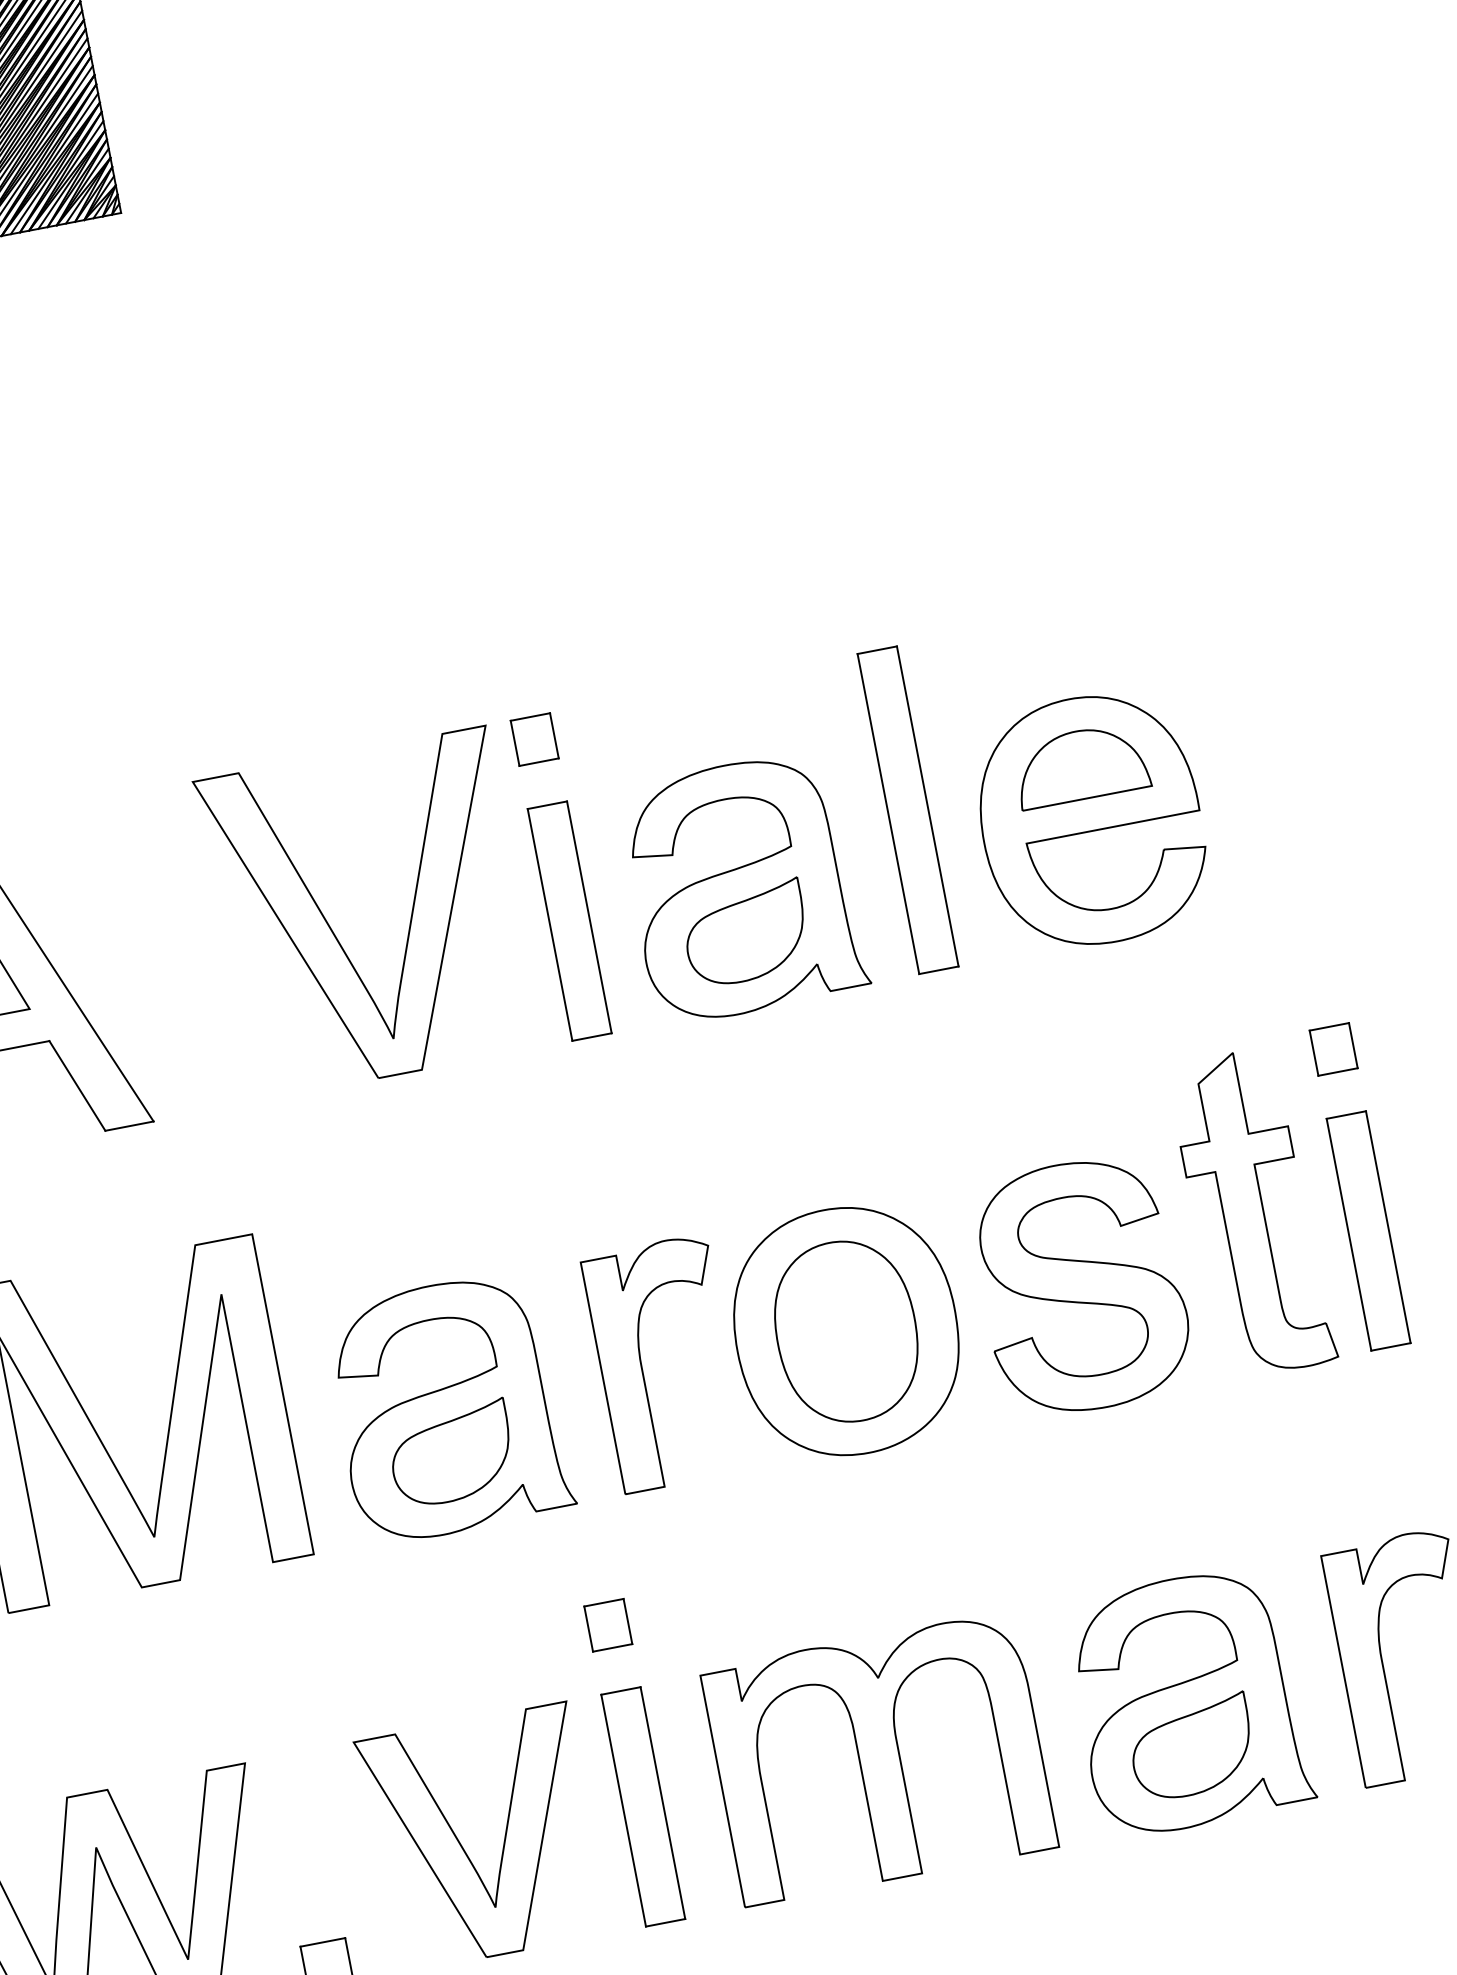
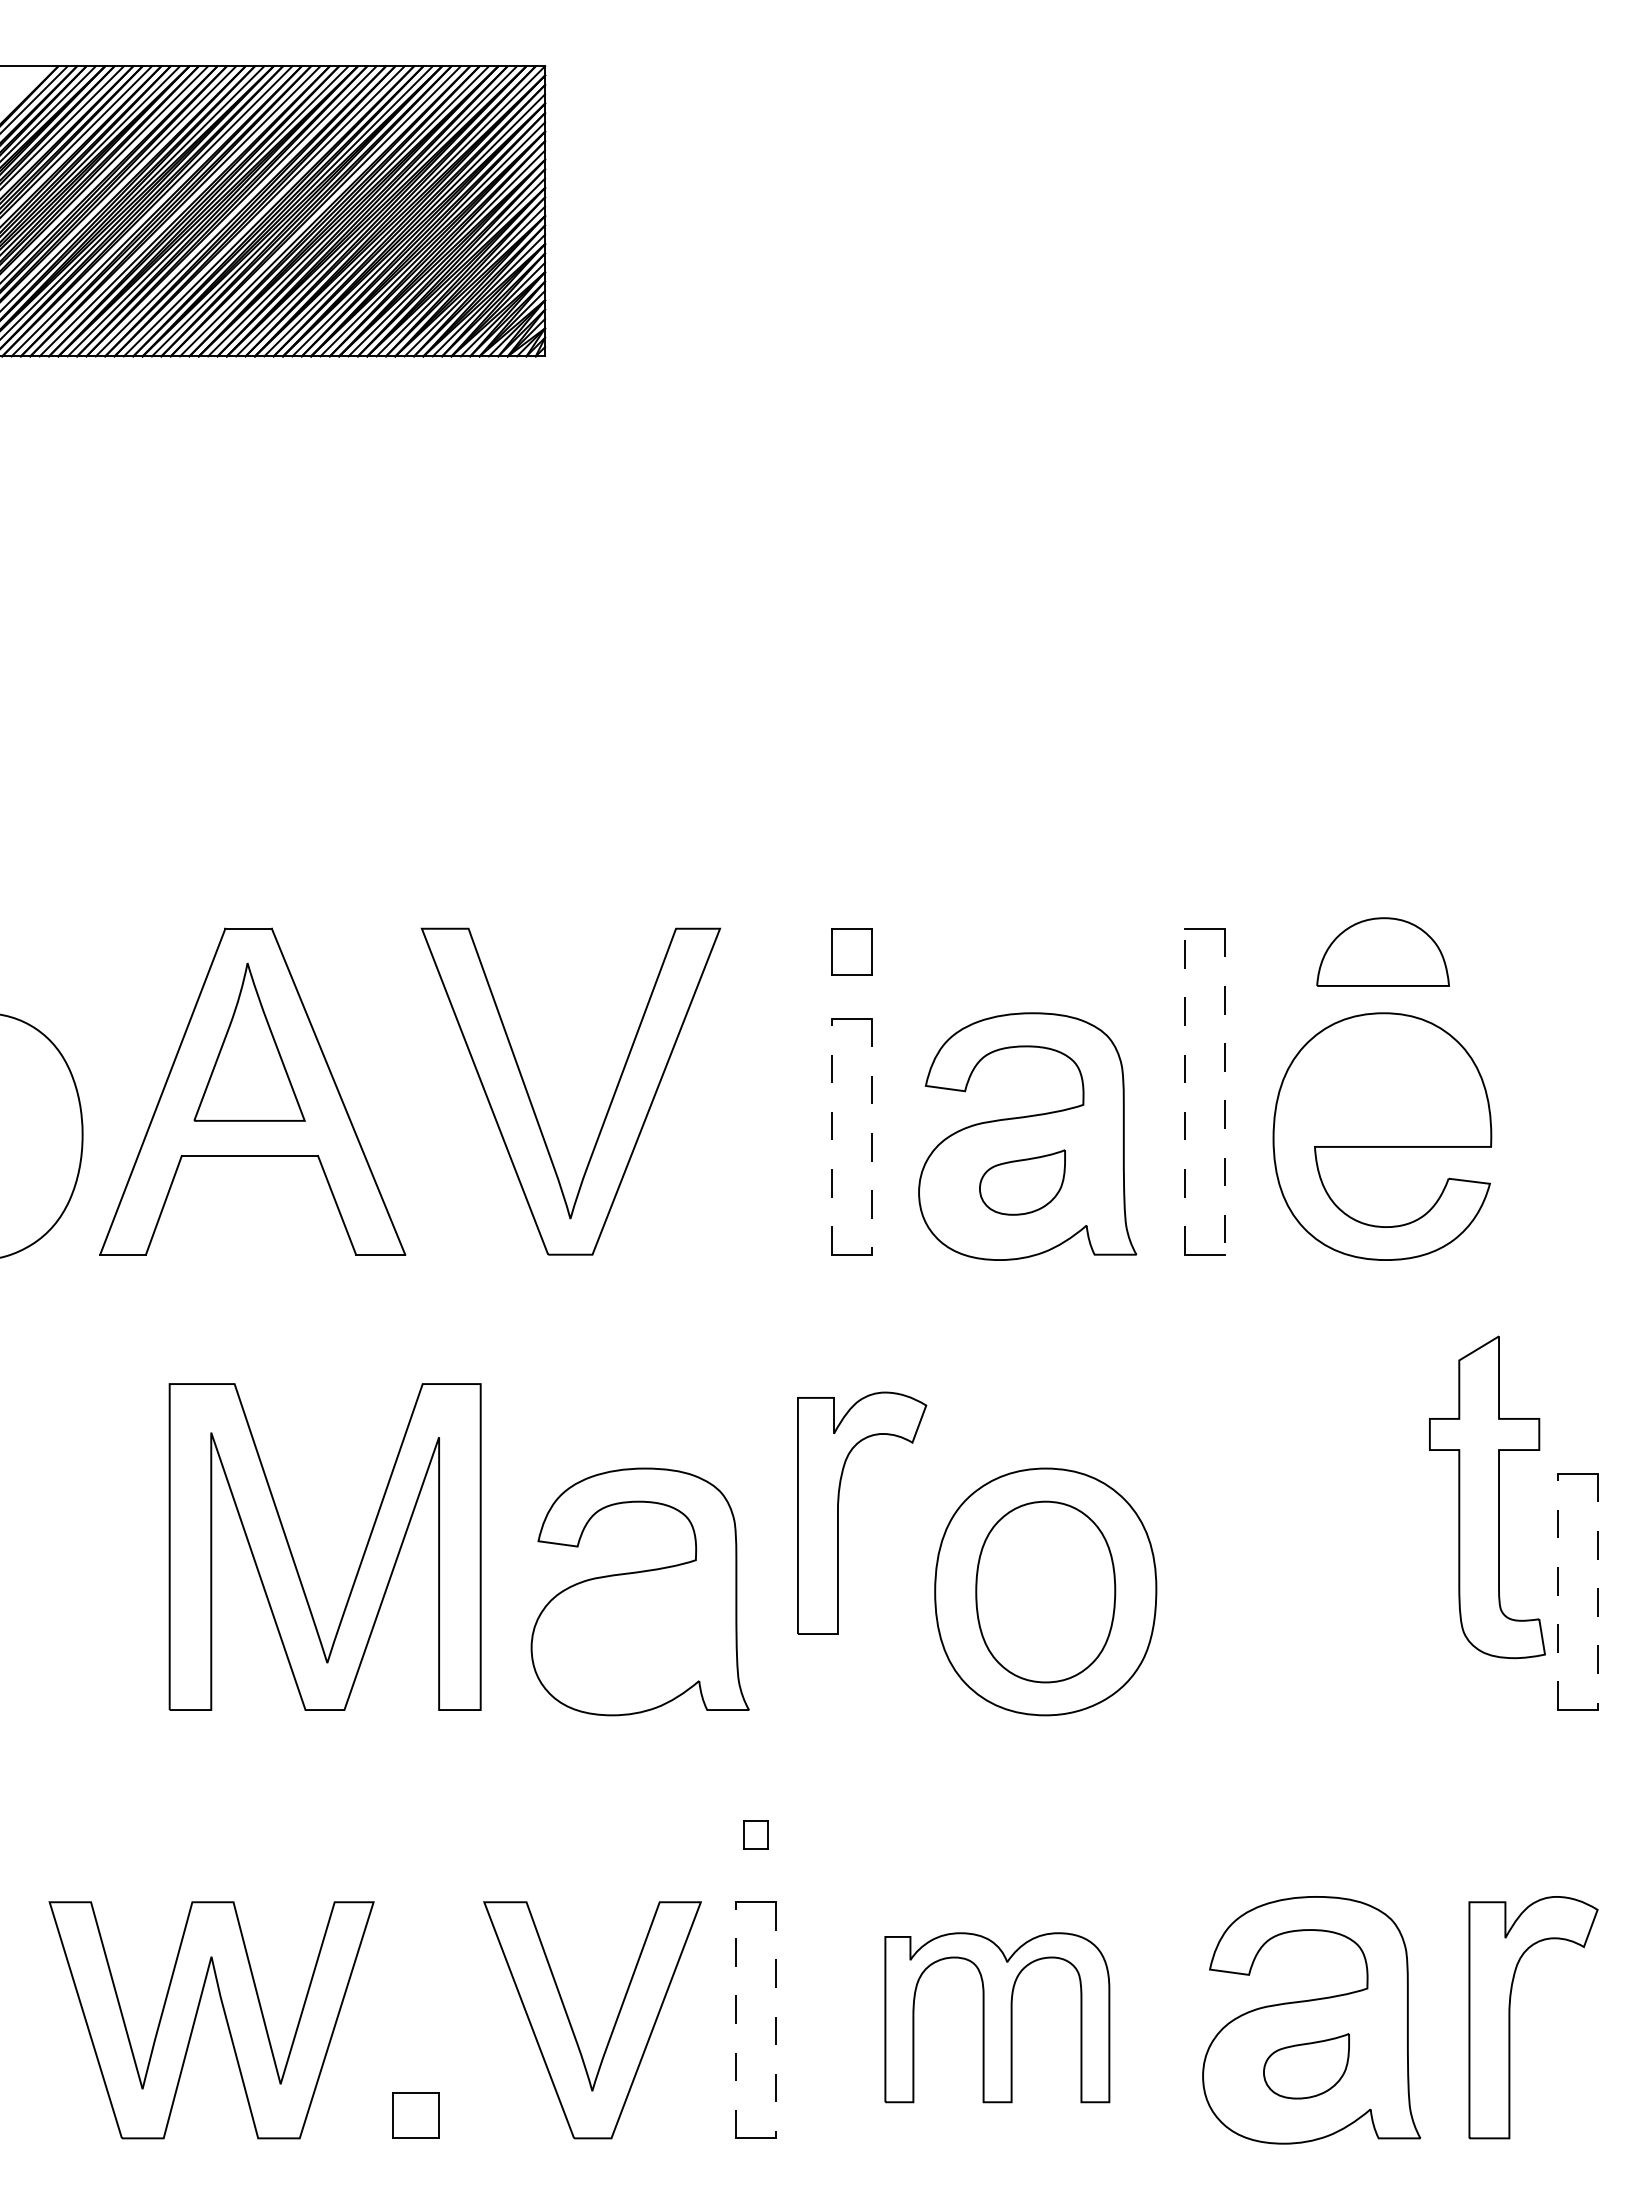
part: (1080, 764) -> (1382, 951), moved
line: (927, 806) -> (1224, 1091), solid -> dashed
line: (887, 813) -> (1184, 1091), solid -> dashed
line: (589, 918) -> (871, 1137), solid -> dashed
line: (549, 924) -> (831, 1136), solid -> dashed
part: (334, 932) -> (532, 1103), moved
part: (746, 933) -> (1022, 1182), size x0.7
part: (1333, 1048) -> (1577, 1406), removed
part: (1252, 1213) -> (1487, 1497), moved
line: (1388, 1227) -> (1597, 1592), solid -> dashed
line: (1348, 1234) -> (1557, 1591), solid -> dashed
part: (1081, 1285) -> (1285, 1591), removed
part: (642, 1367) -> (838, 1512), moved
part: (451, 1454) -> (634, 1637), removed
part: (607, 1624) -> (755, 1834), size x0.6
part: (1192, 1748) -> (1306, 2066), size x0.7
part: (879, 1758) -> (997, 2017), size x0.7
line: (663, 1803) -> (776, 2020), solid -> dashed
line: (623, 1809) -> (736, 2019), solid -> dashed

